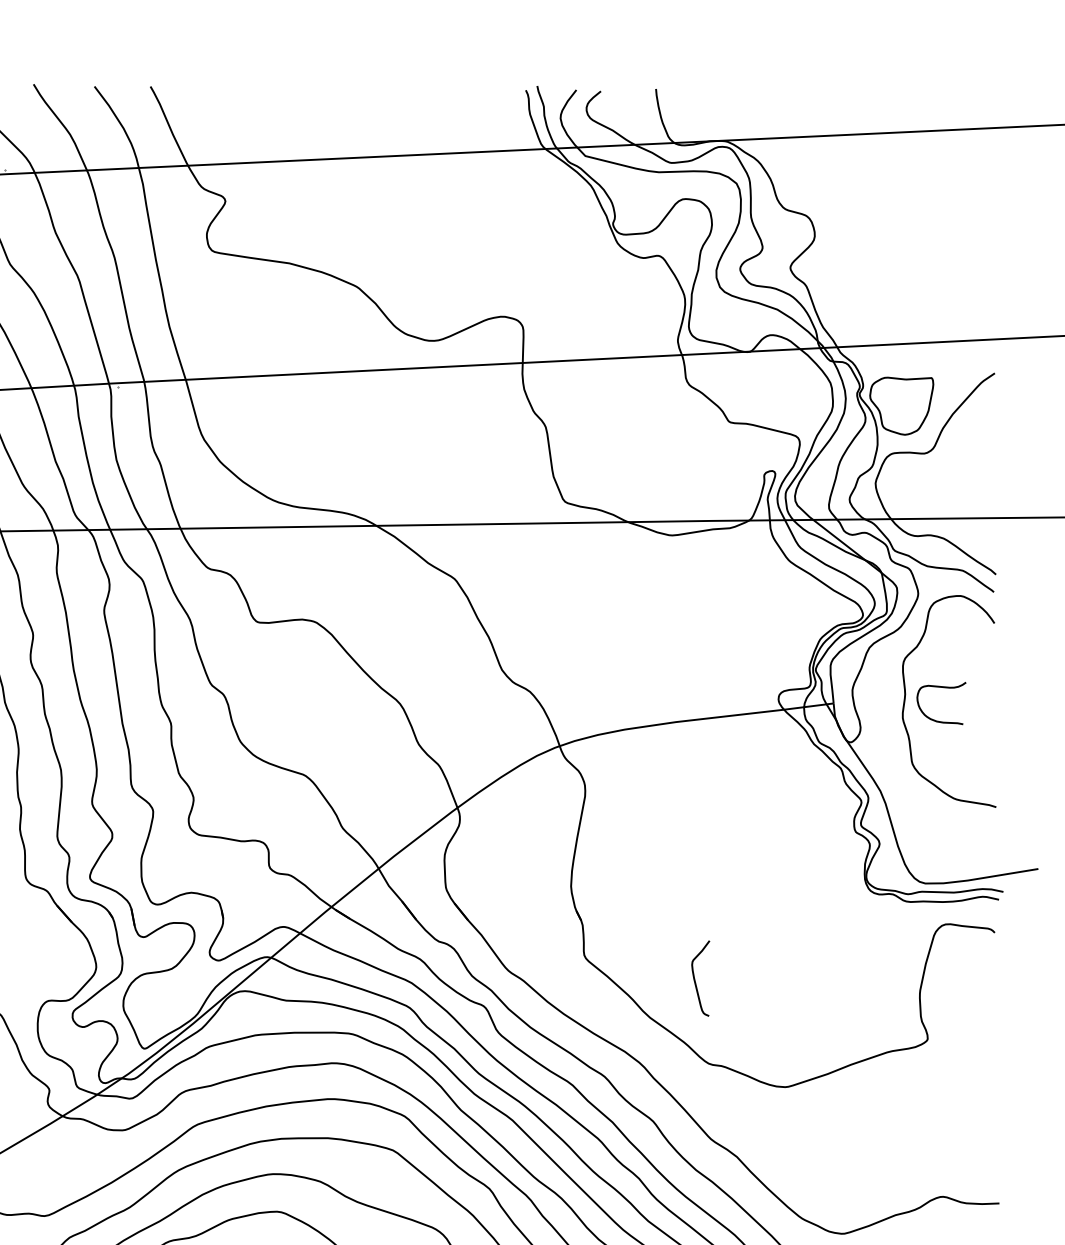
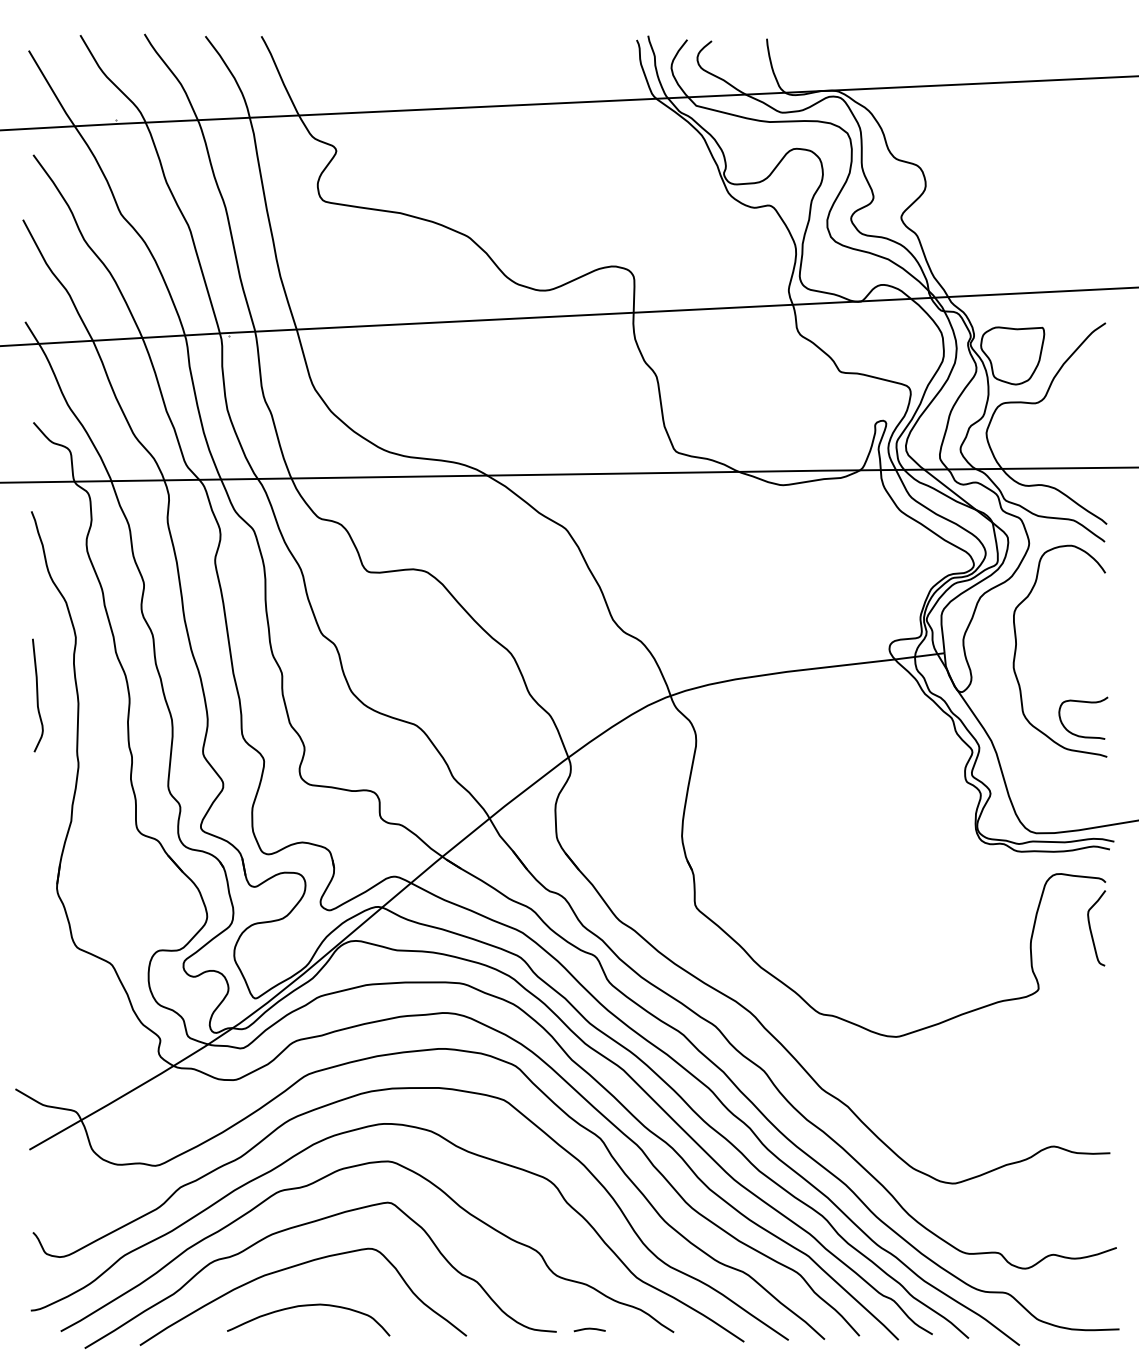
curve: (946, 688) -> (1088, 703), moved
curve: (695, 979) -> (1091, 929), moved

